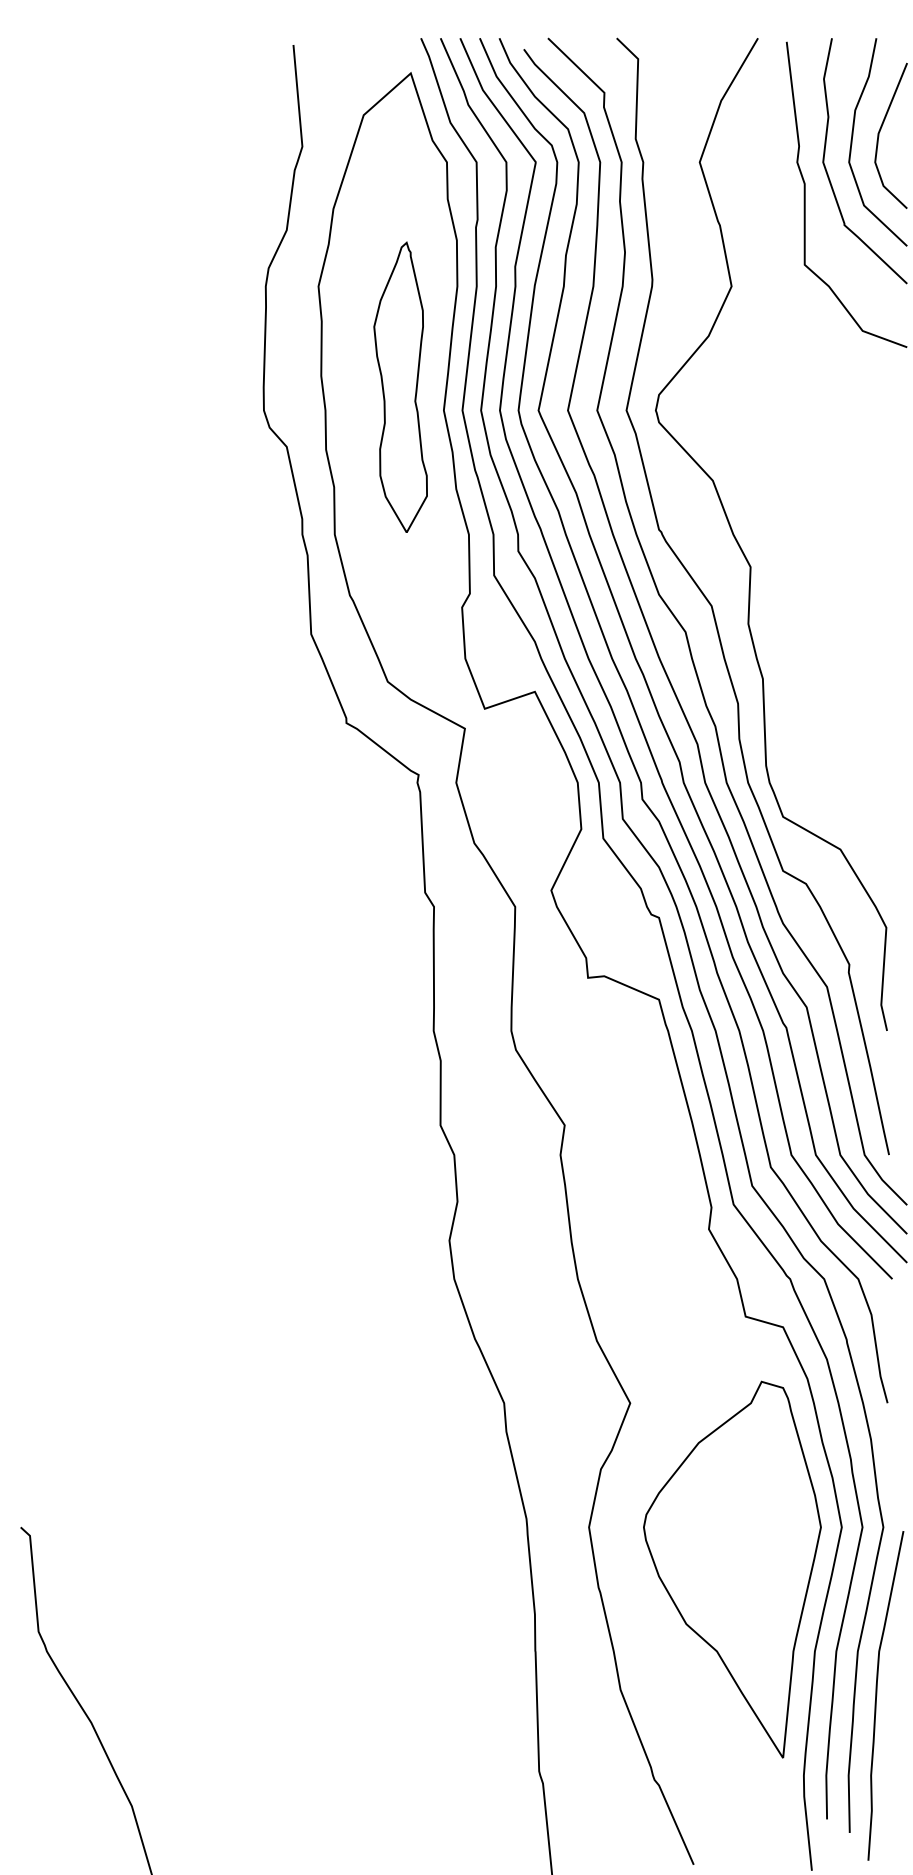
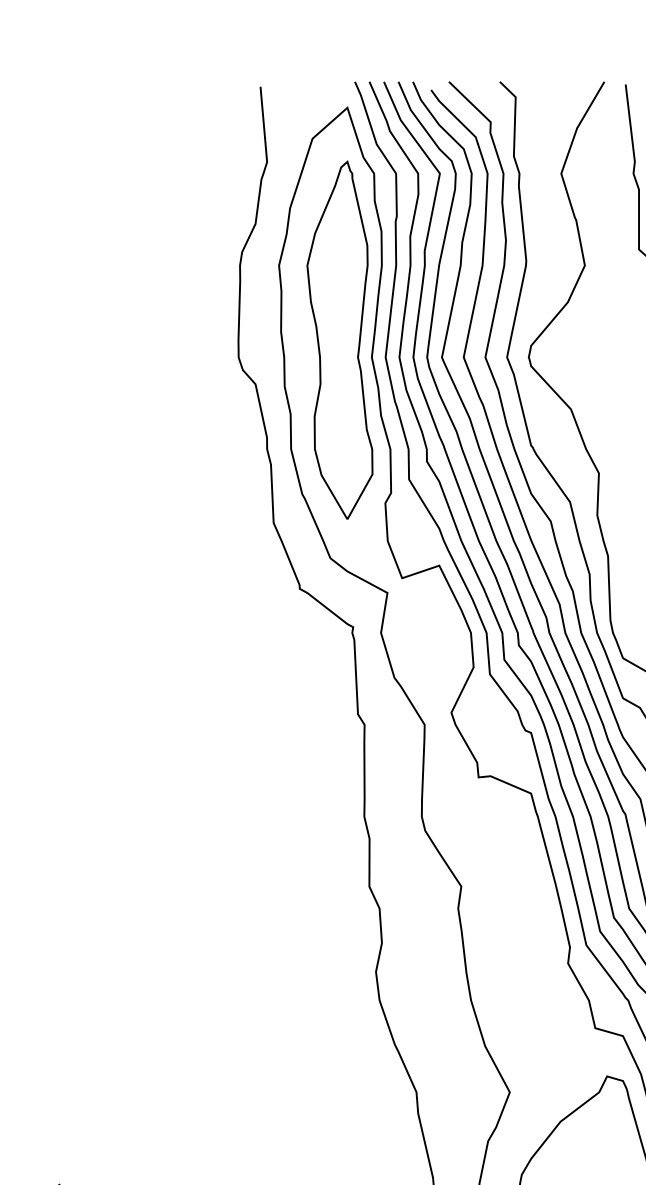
part: (400, 387) -> (339, 340), size x1.67

